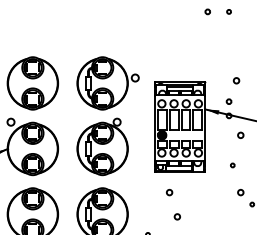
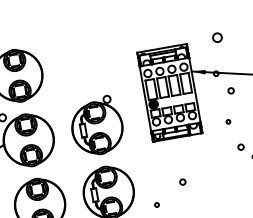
circle: (236, 80) -> (217, 37), size x1.6
part: (107, 83) -> (90, 62), removed
circle: (228, 101) -> (213, 59), removed
circle: (169, 192) -> (170, 159), removed

